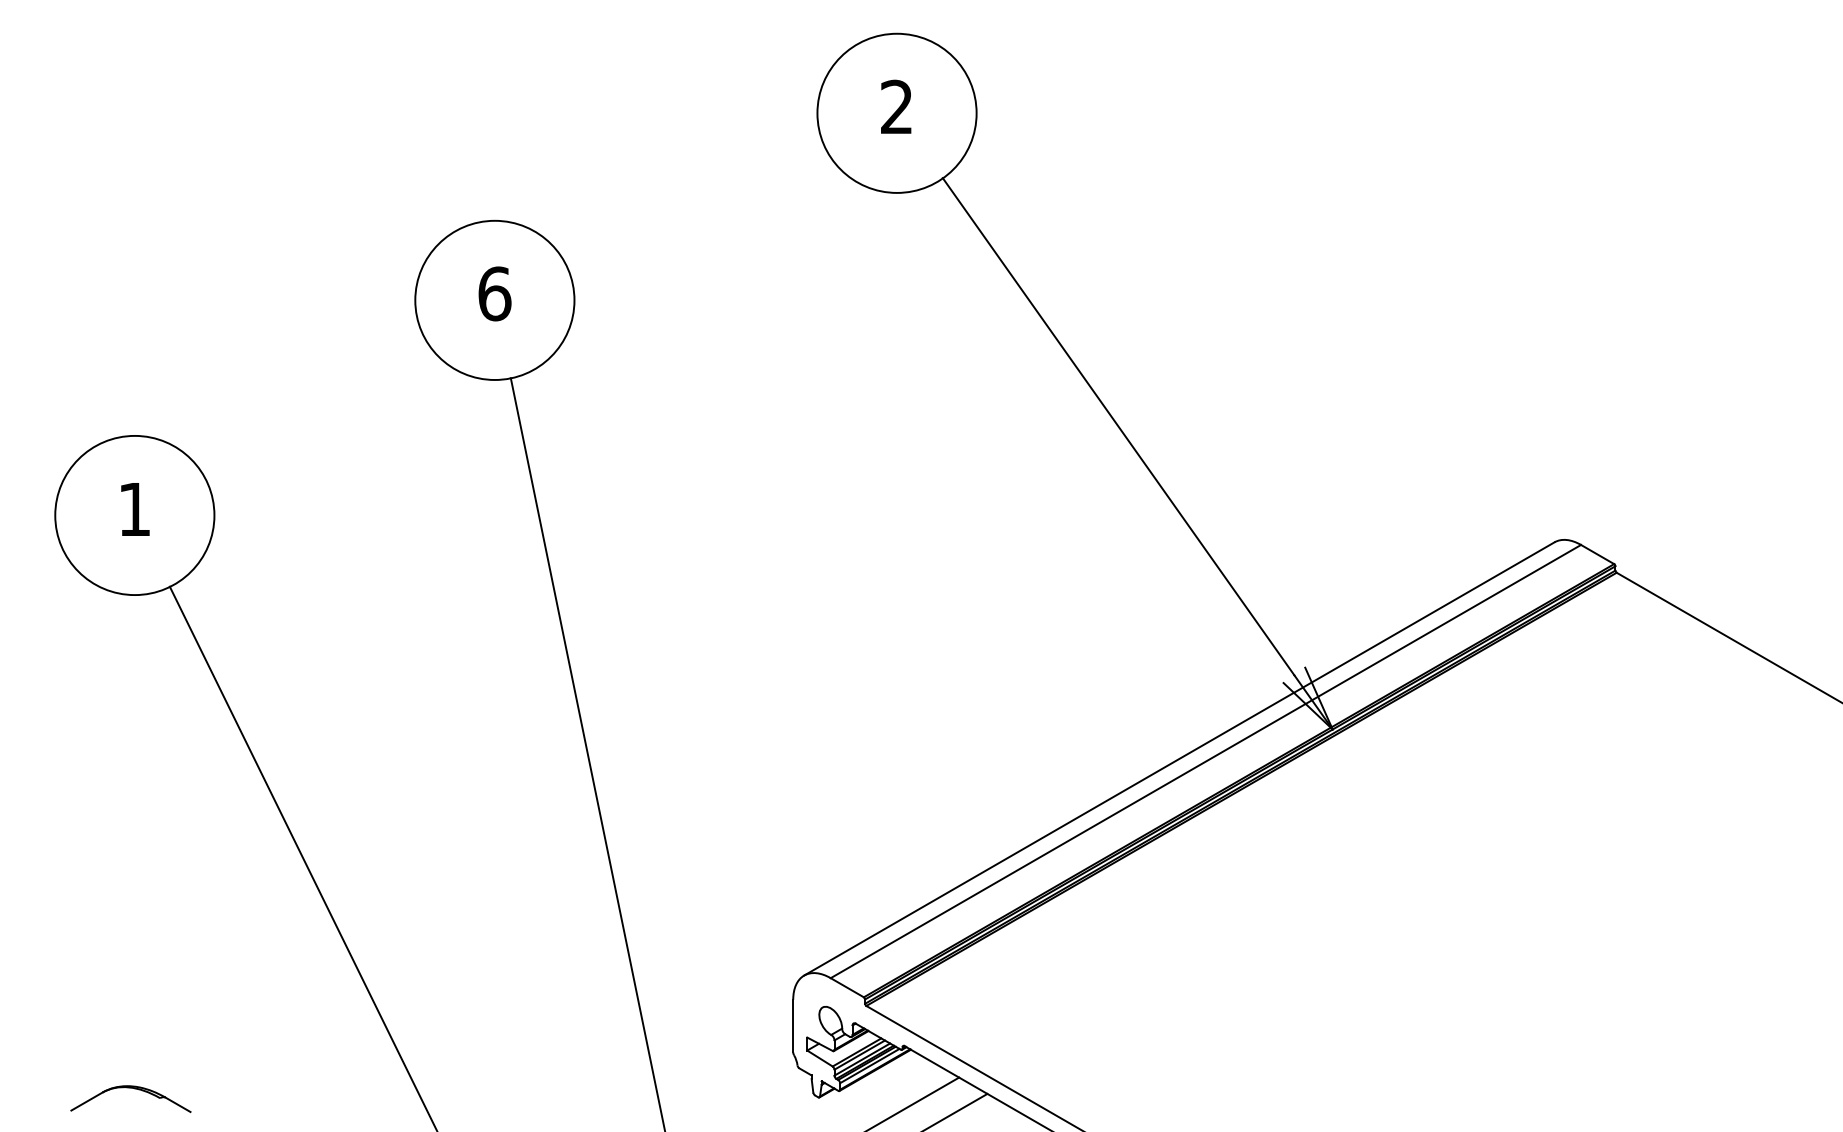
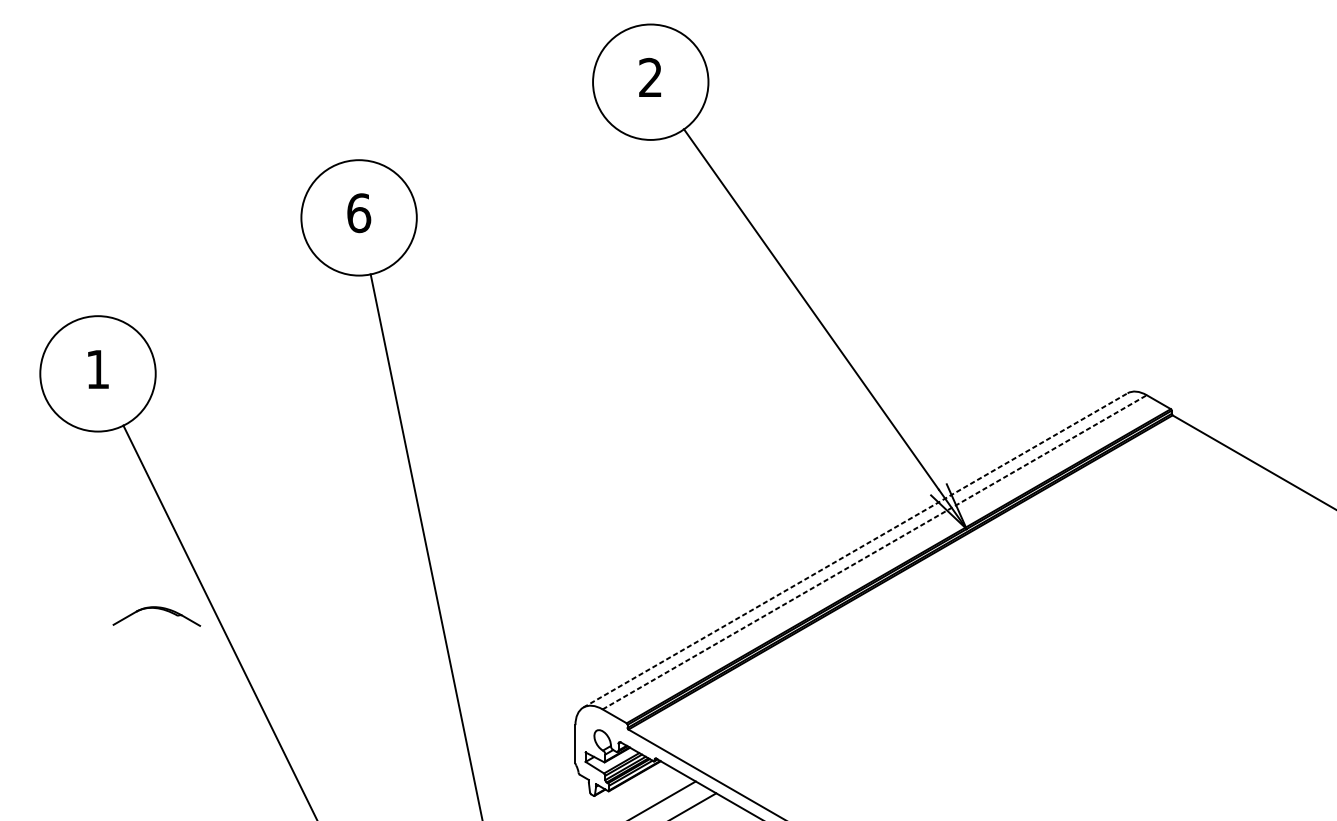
line: (1179, 758) -> (855, 550), solid -> dashed
line: (1206, 761) -> (875, 552), solid -> dashed
part: (134, 1089) -> (159, 609), moved

